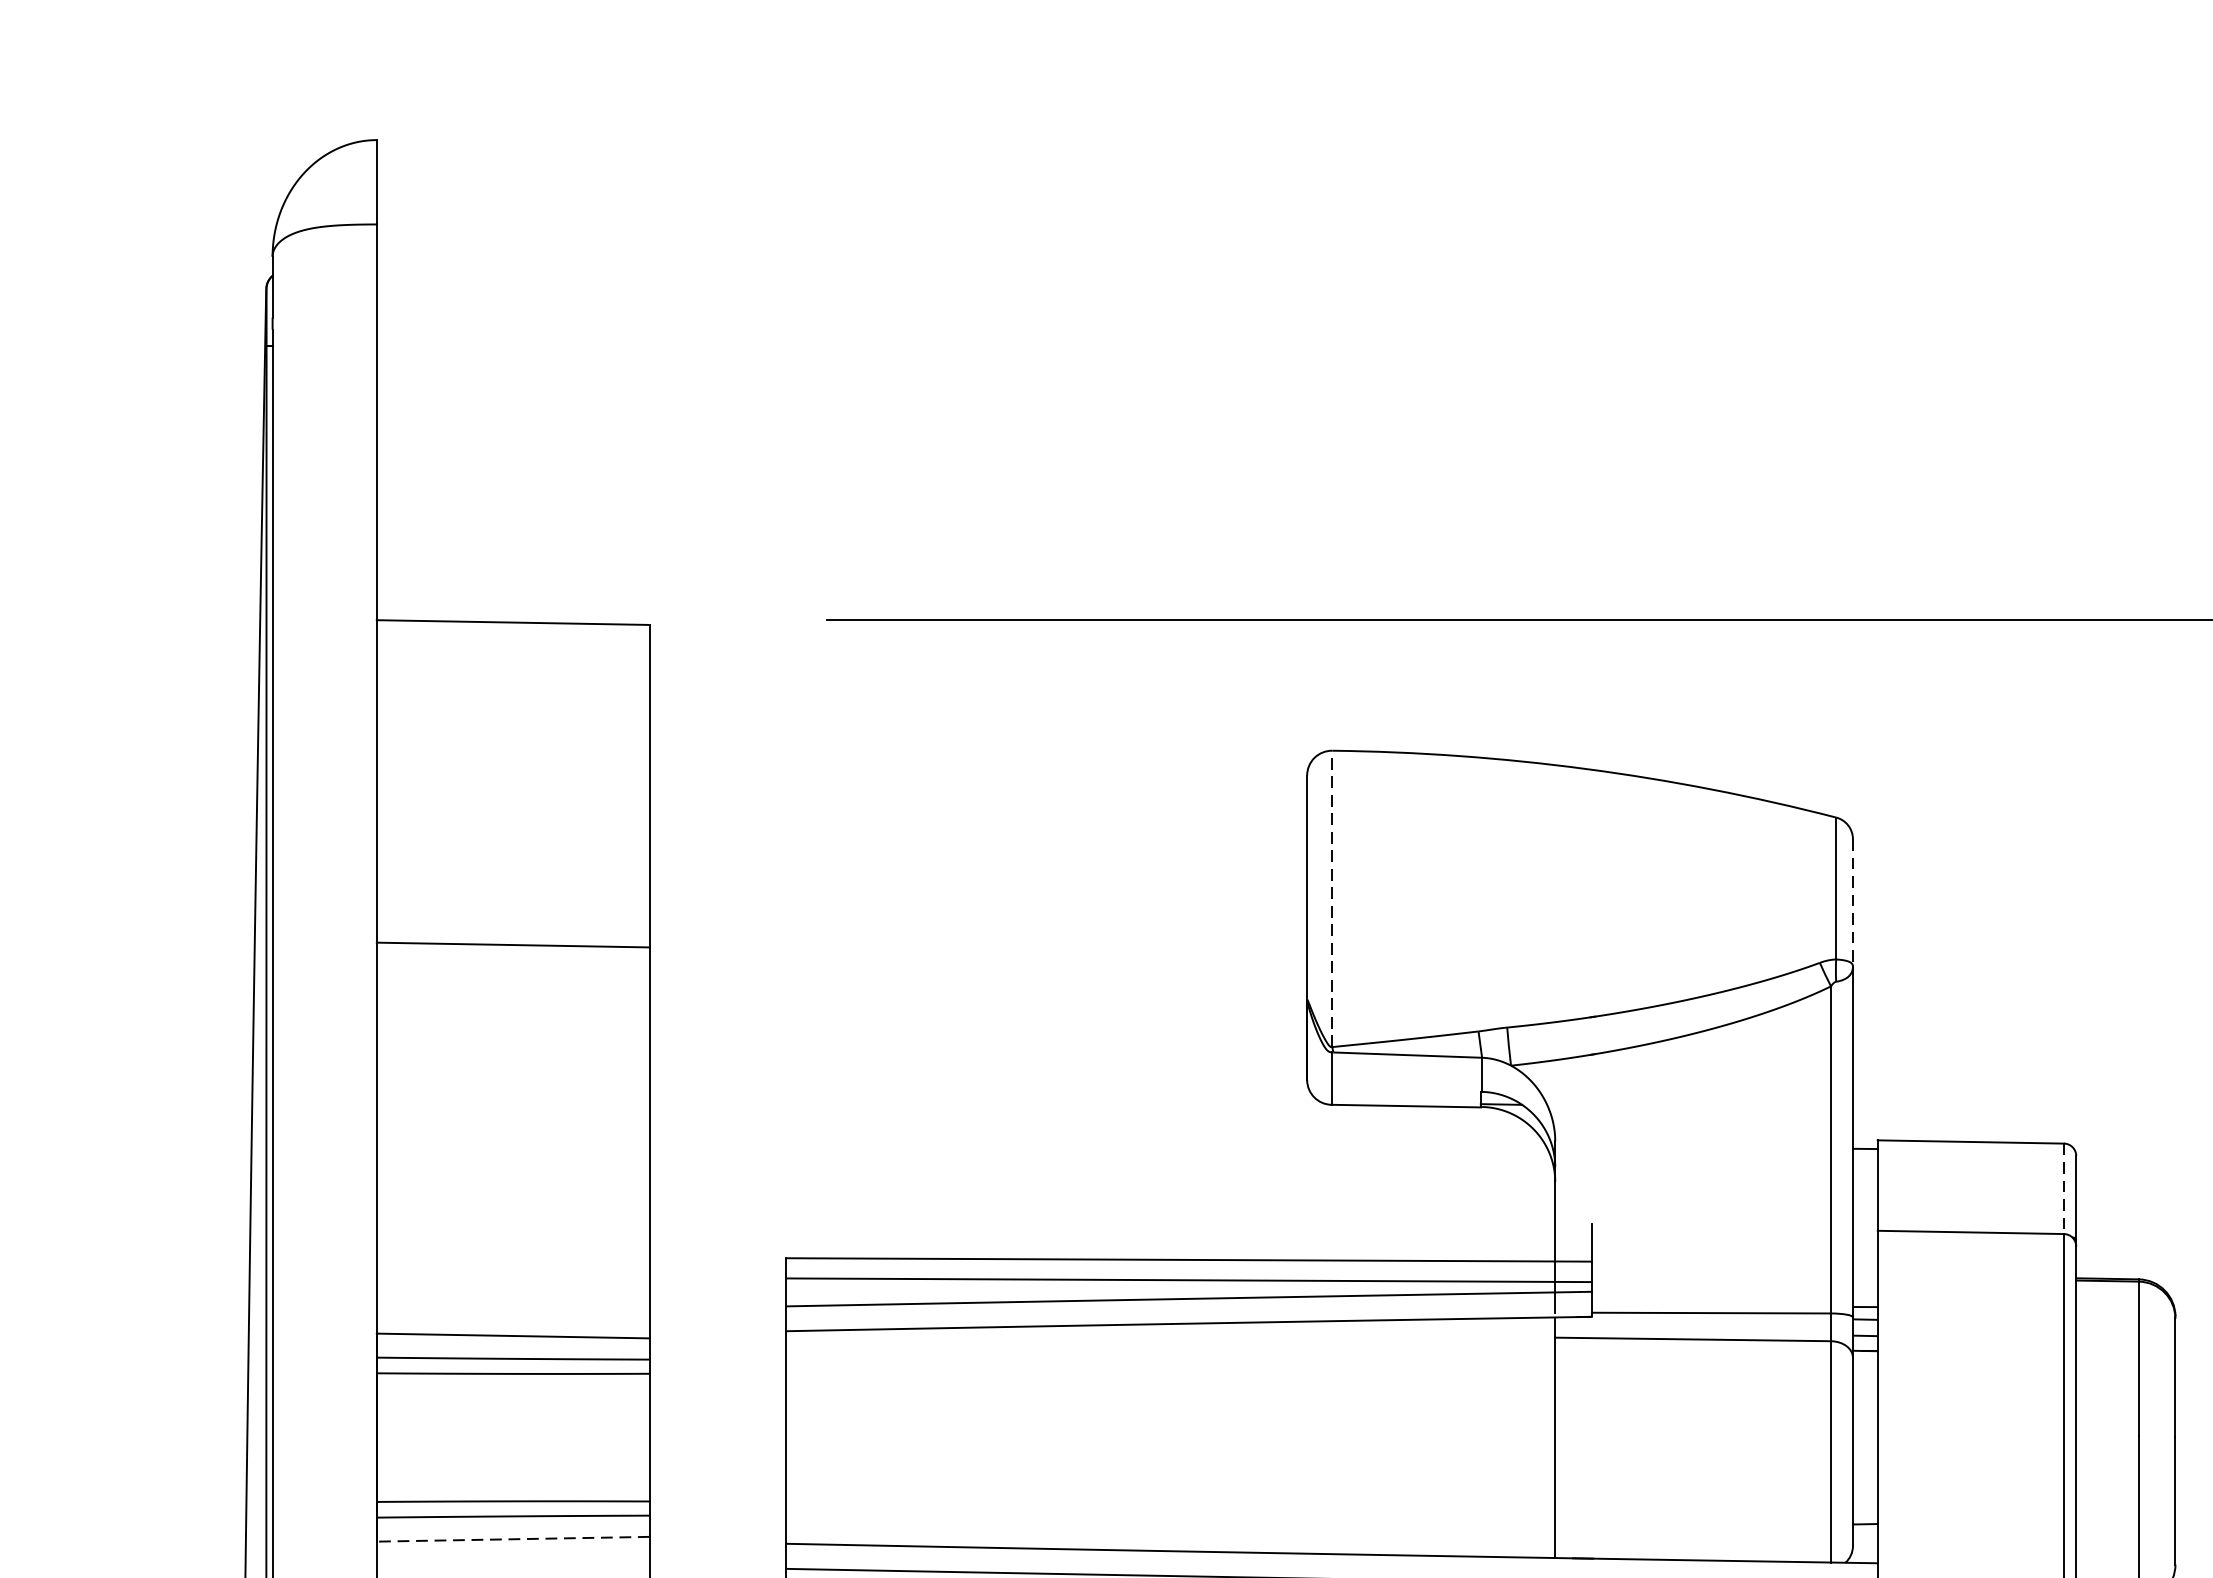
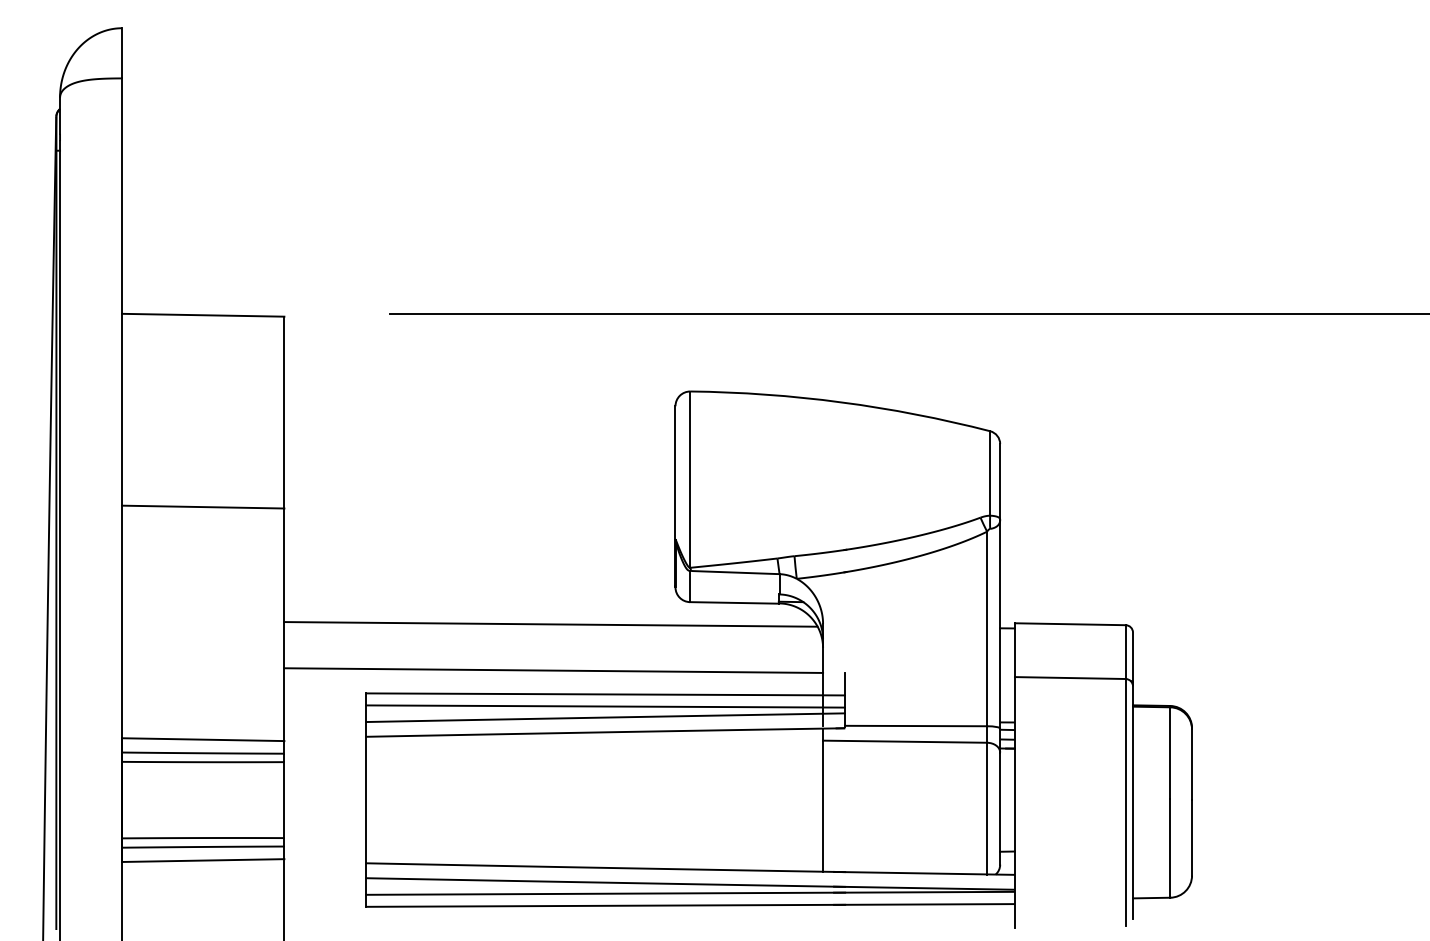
line: (1332, 898) -> (690, 479), dashed -> solid
line: (1853, 903) -> (1000, 482), dashed -> solid
line: (1097, 1142) -> (550, 624), added
line: (2063, 1189) -> (1125, 652), dashed -> solid
line: (1102, 1219) -> (553, 670), added
line: (512, 1539) -> (202, 860), dashed -> solid

